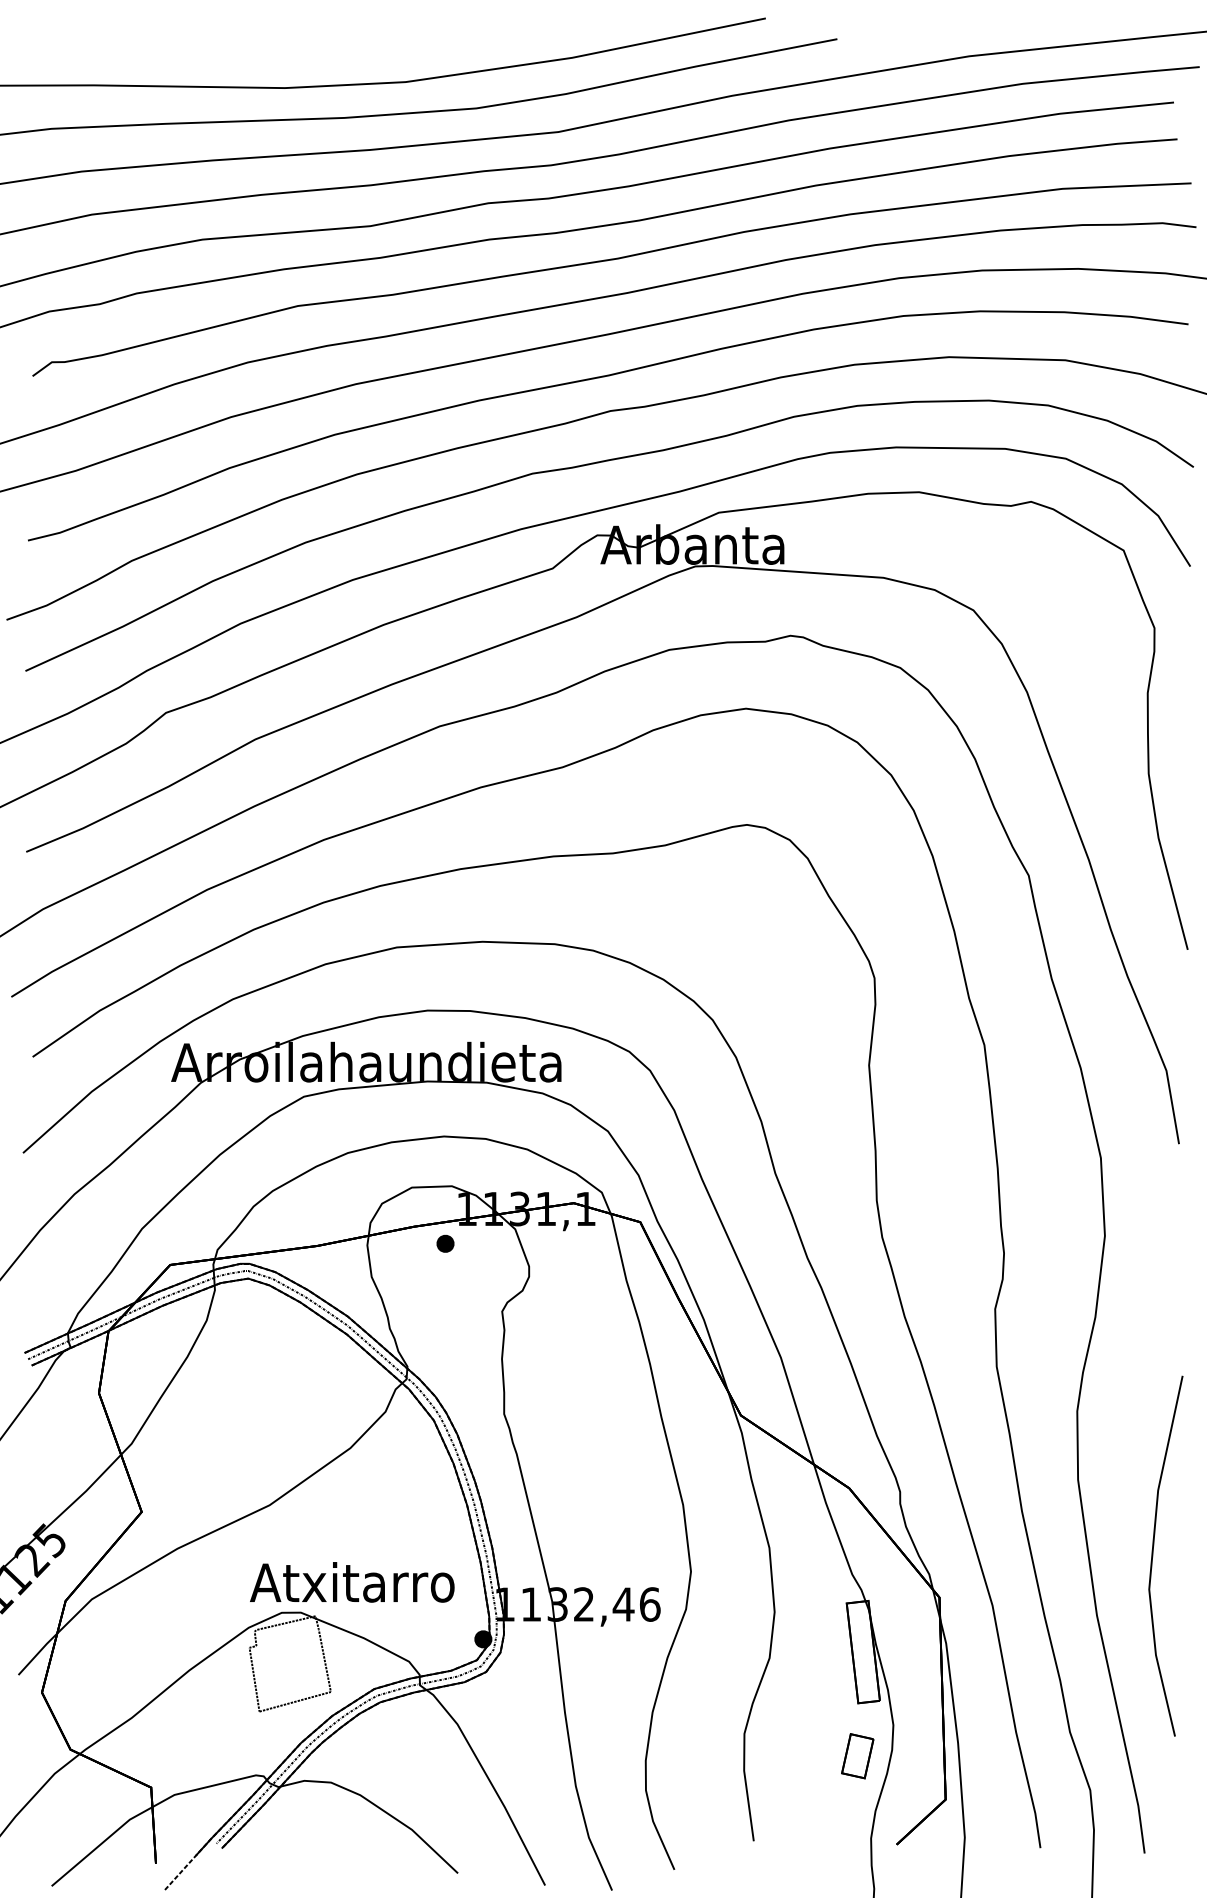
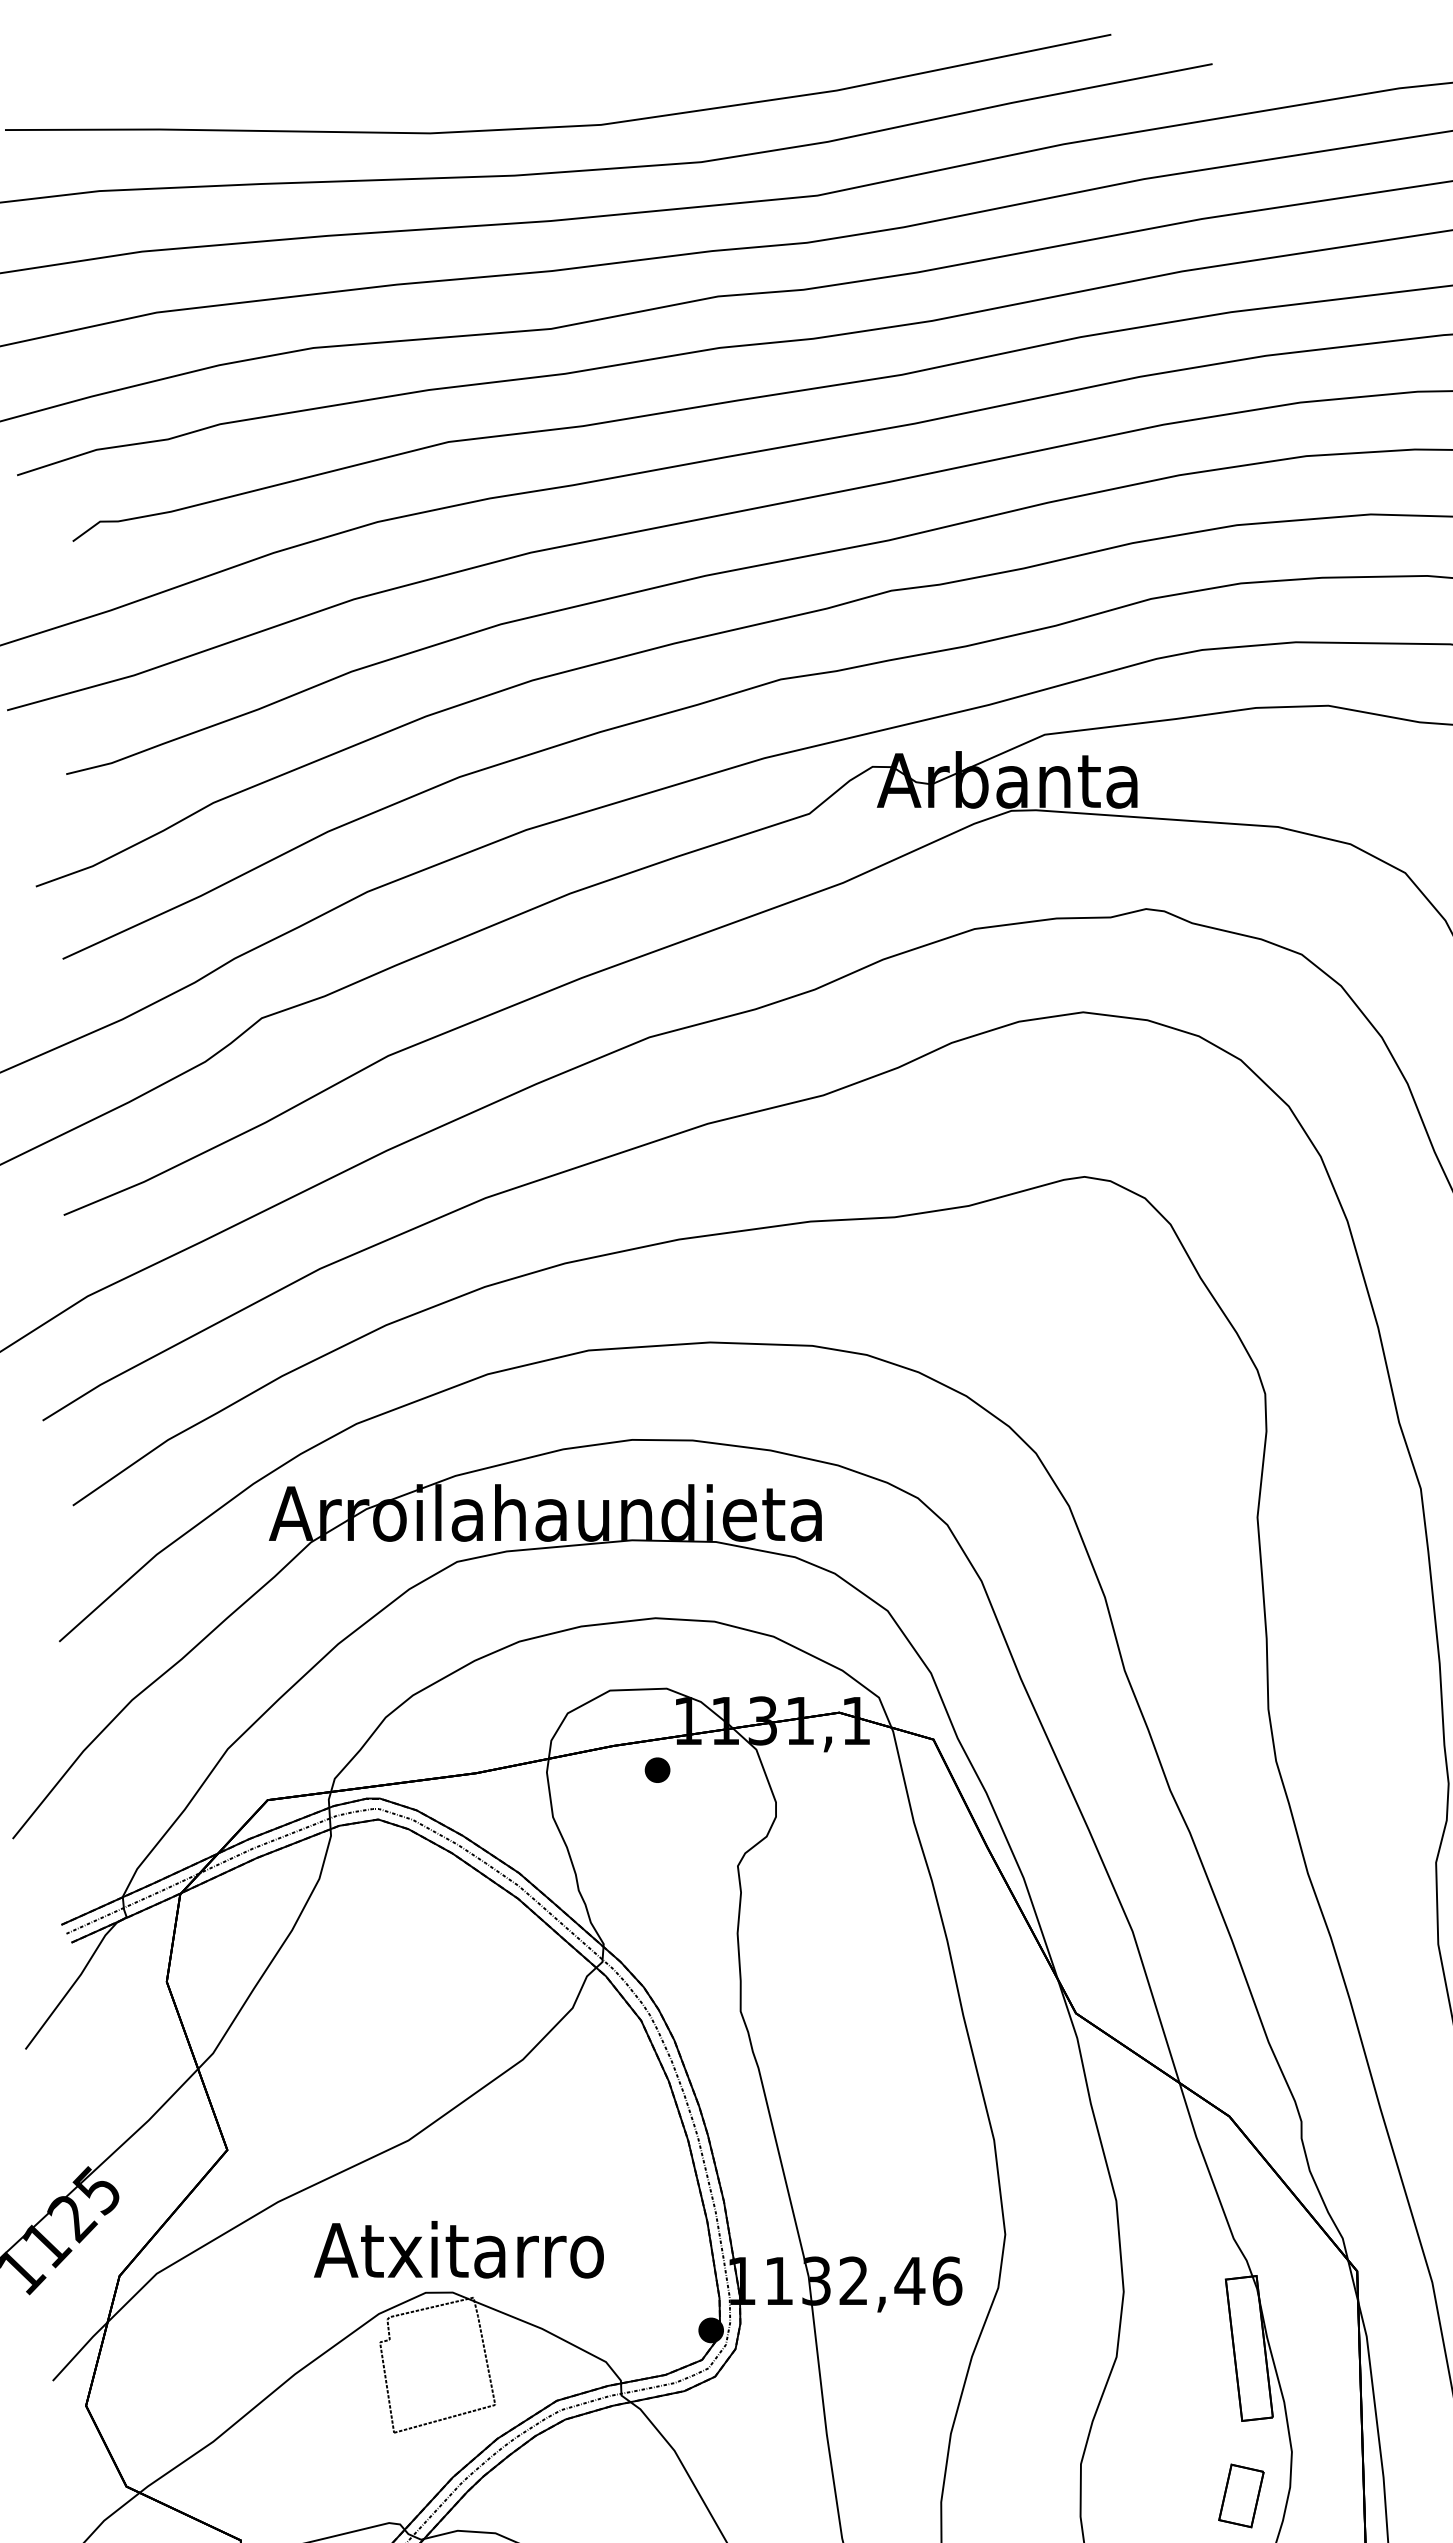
text: (352, 1582) -> (459, 2249), moved

